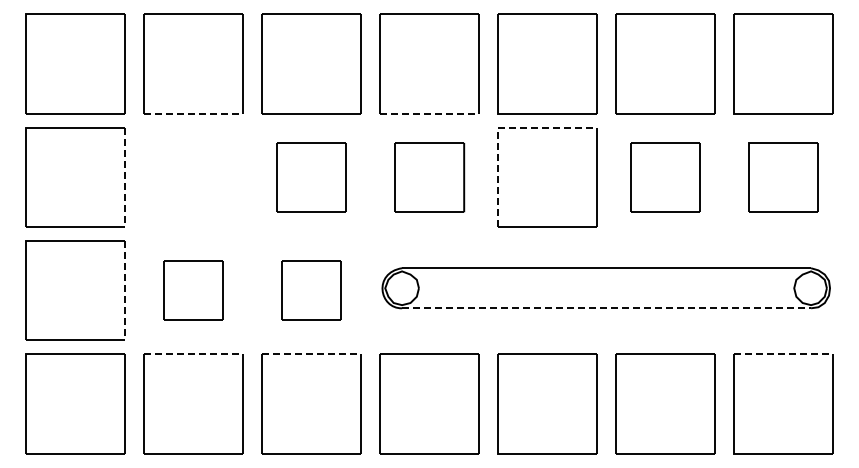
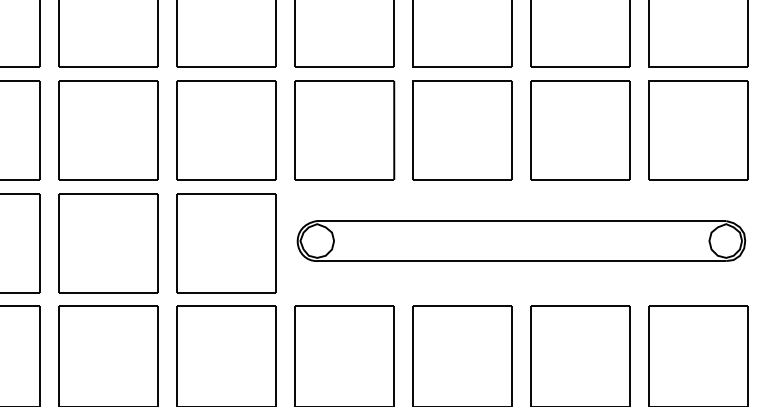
line: (193, 114) -> (108, 67), dashed -> solid
line: (429, 114) -> (344, 67), dashed -> solid
line: (498, 128) -> (413, 81), dashed -> solid
line: (124, 177) -> (39, 130), dashed -> solid
part: (193, 177) -> (108, 130), added
part: (311, 177) -> (226, 130), size x1.43
part: (429, 177) -> (344, 130), size x1.43
part: (665, 177) -> (580, 130), size x1.43
part: (783, 177) -> (698, 130), size x1.43
line: (124, 290) -> (39, 243), dashed -> solid
part: (193, 290) -> (108, 243), size x1.67
part: (311, 290) -> (226, 243), size x1.67
line: (607, 308) -> (522, 261), dashed -> solid
line: (193, 353) -> (108, 306), dashed -> solid
line: (311, 353) -> (226, 306), dashed -> solid
line: (783, 353) -> (698, 306), dashed -> solid

